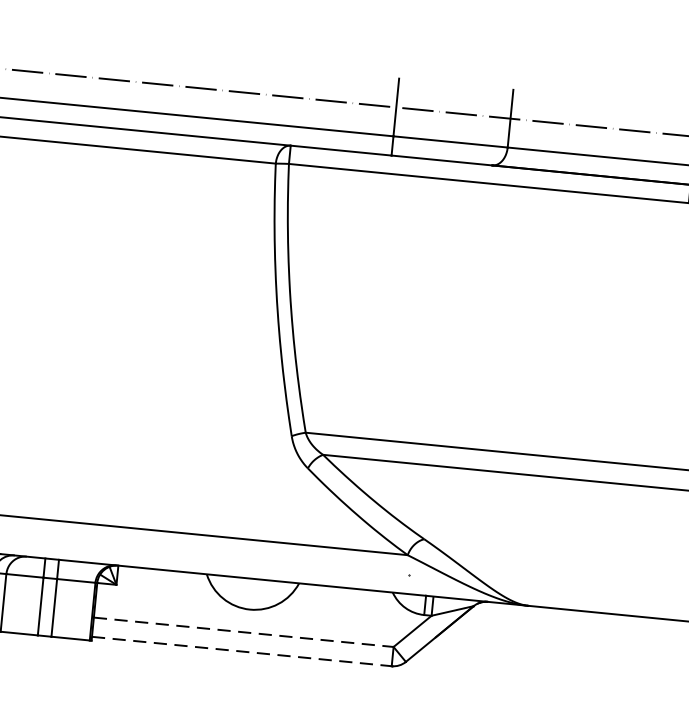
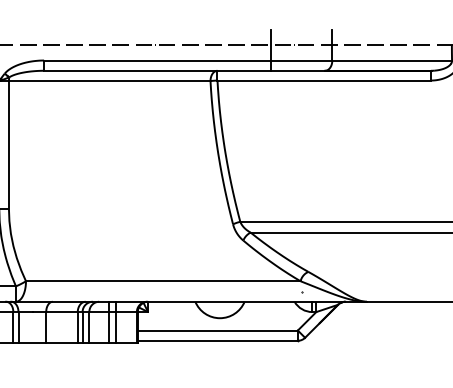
line: (244, 632) -> (218, 330), dashed -> solid
line: (243, 651) -> (218, 340), dashed -> solid

